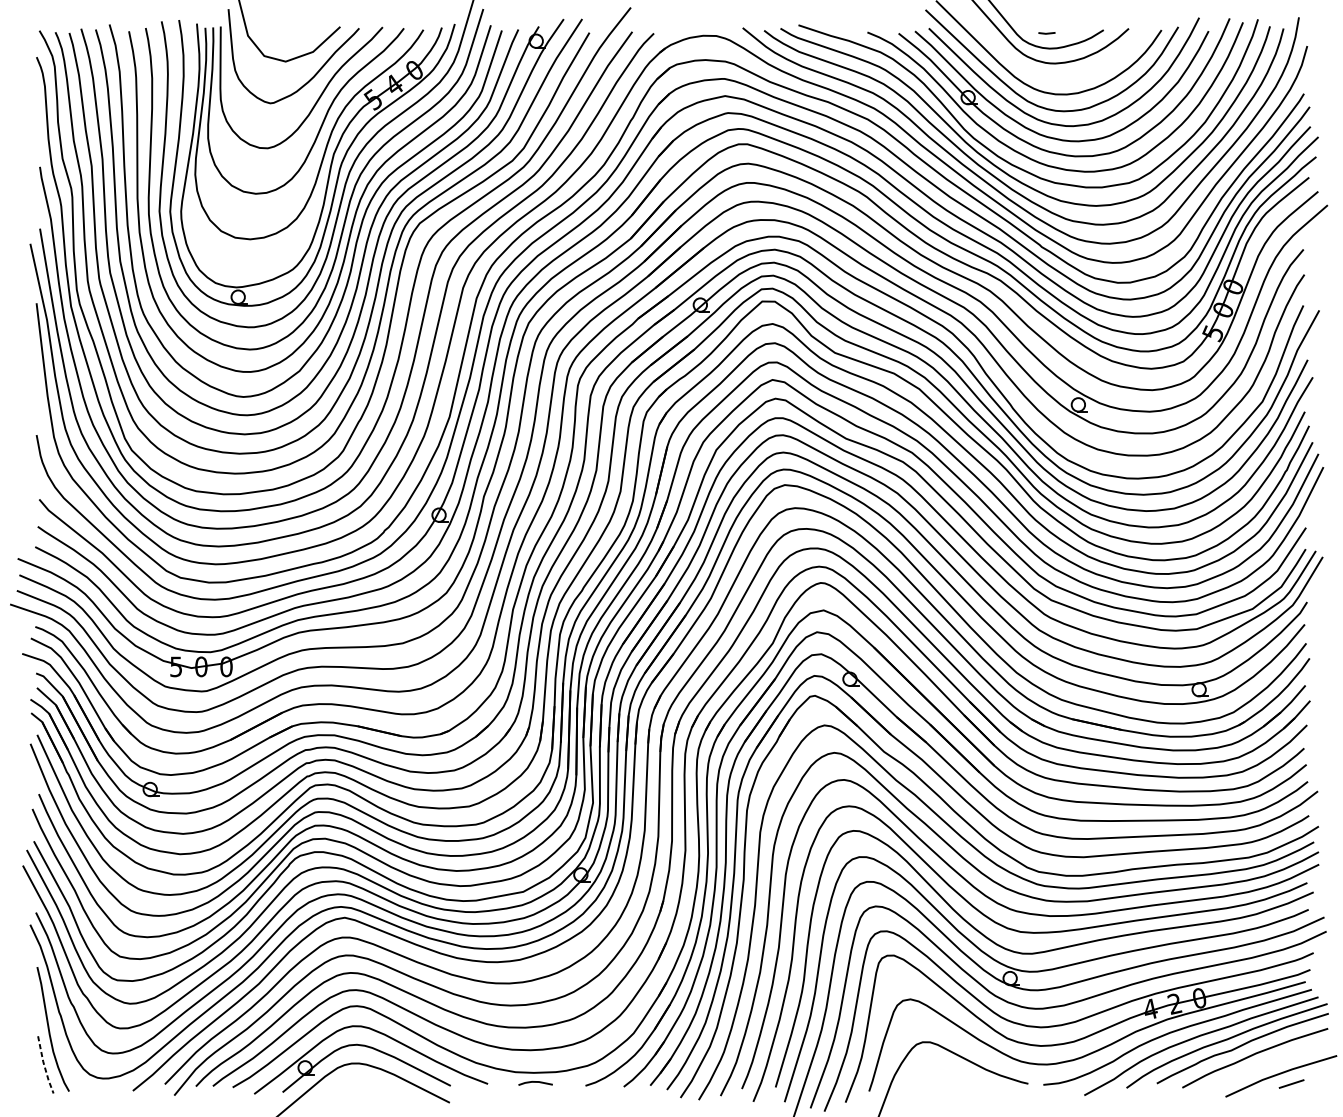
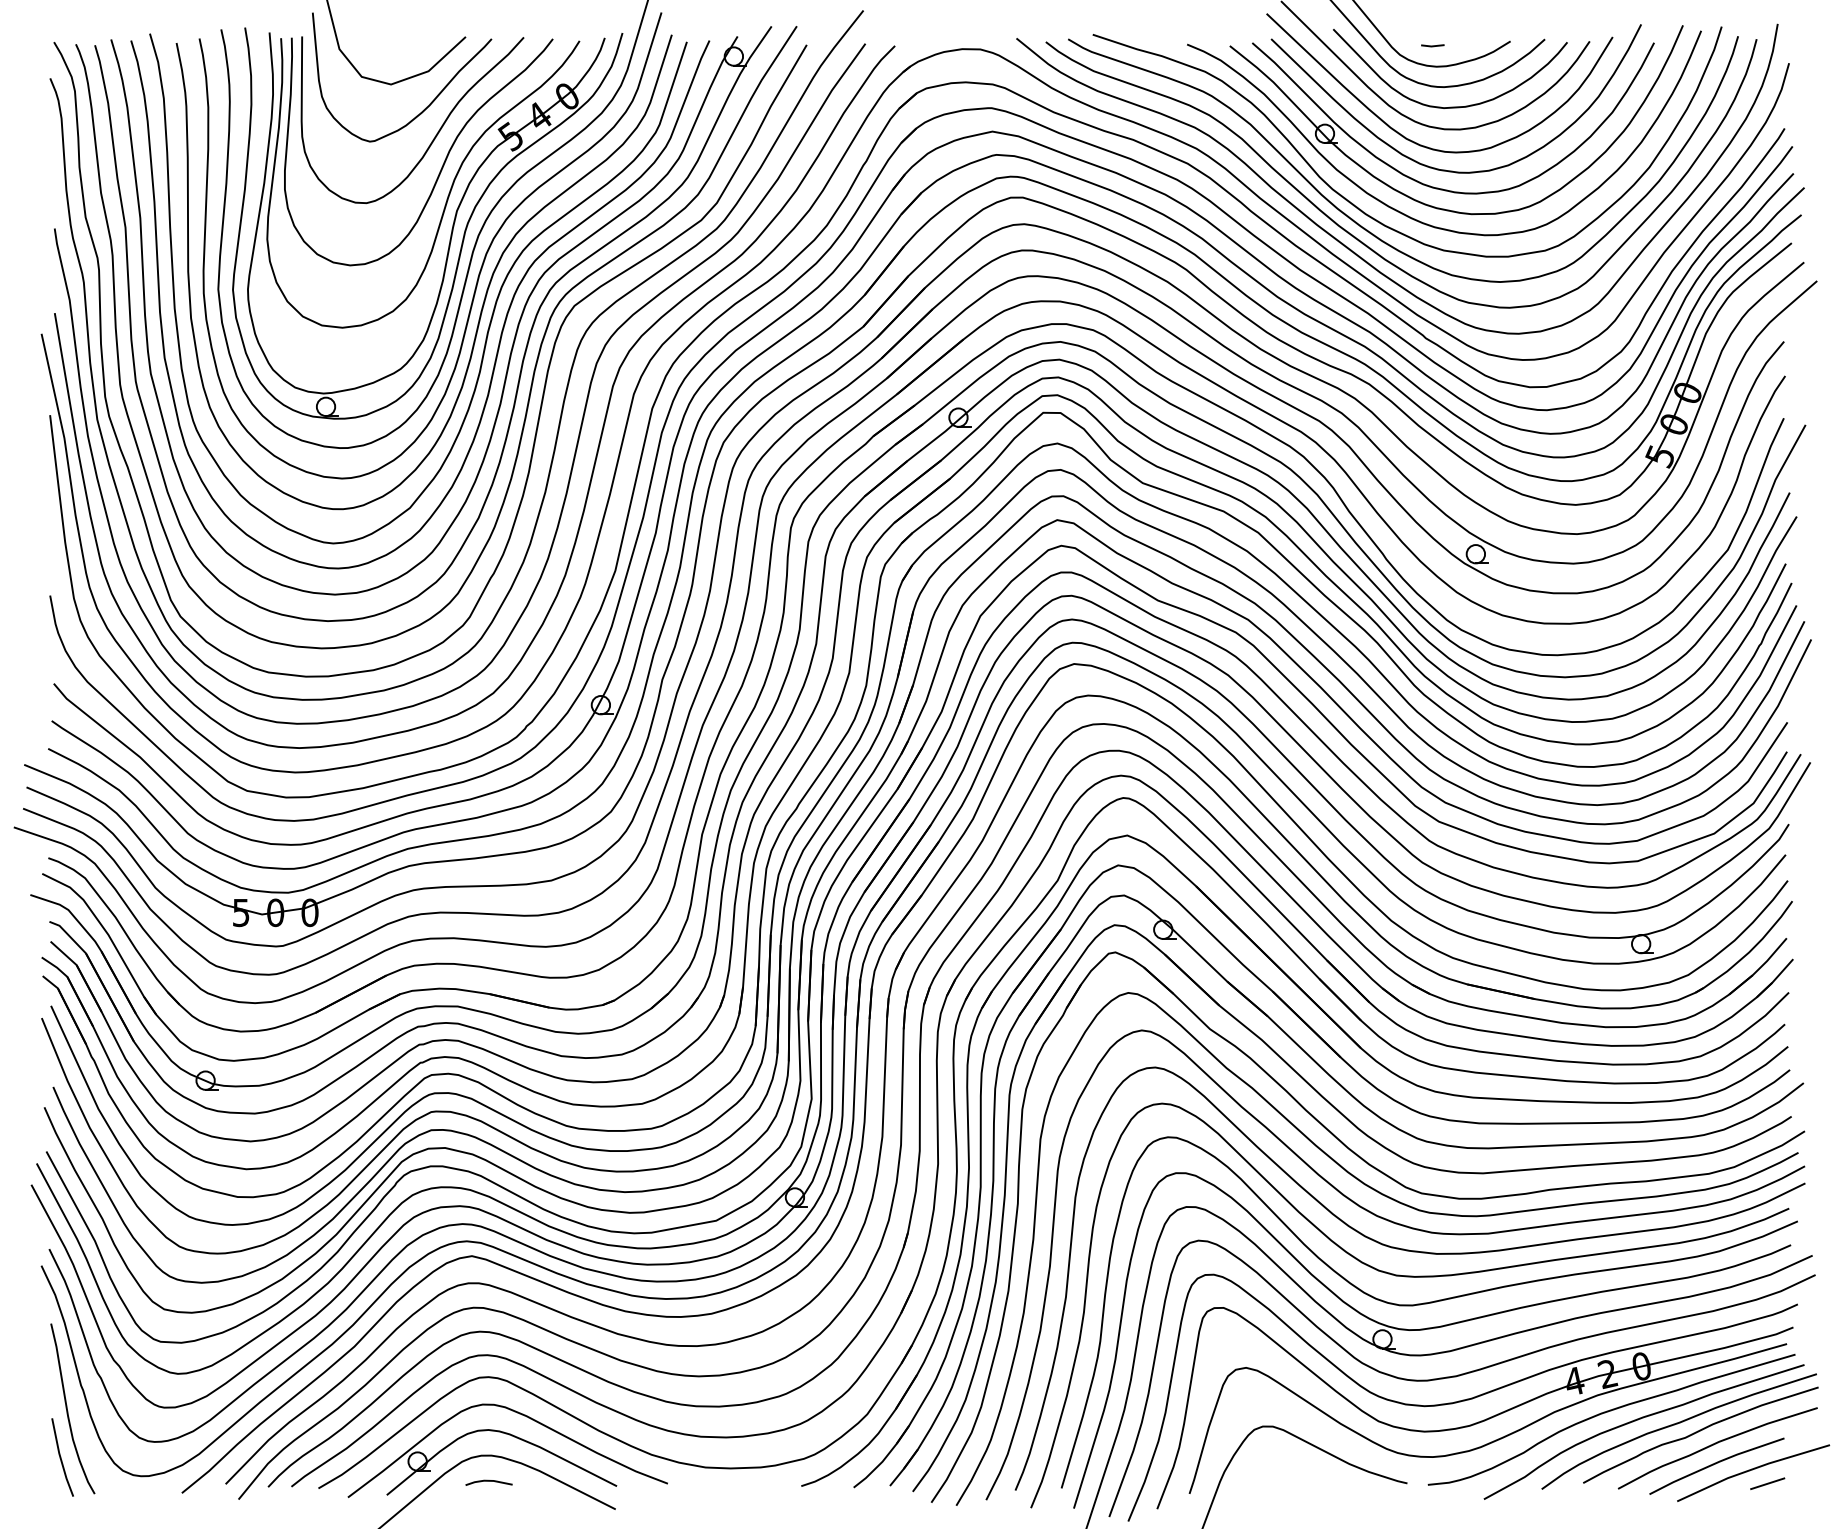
curve: (1059, 77) -> (1450, 106), added
line: (44, 1066) -> (60, 1459), dashed -> solid
line: (1253, 1069) -> (1715, 1464), added
line: (535, 1082) -> (488, 1481), moved

